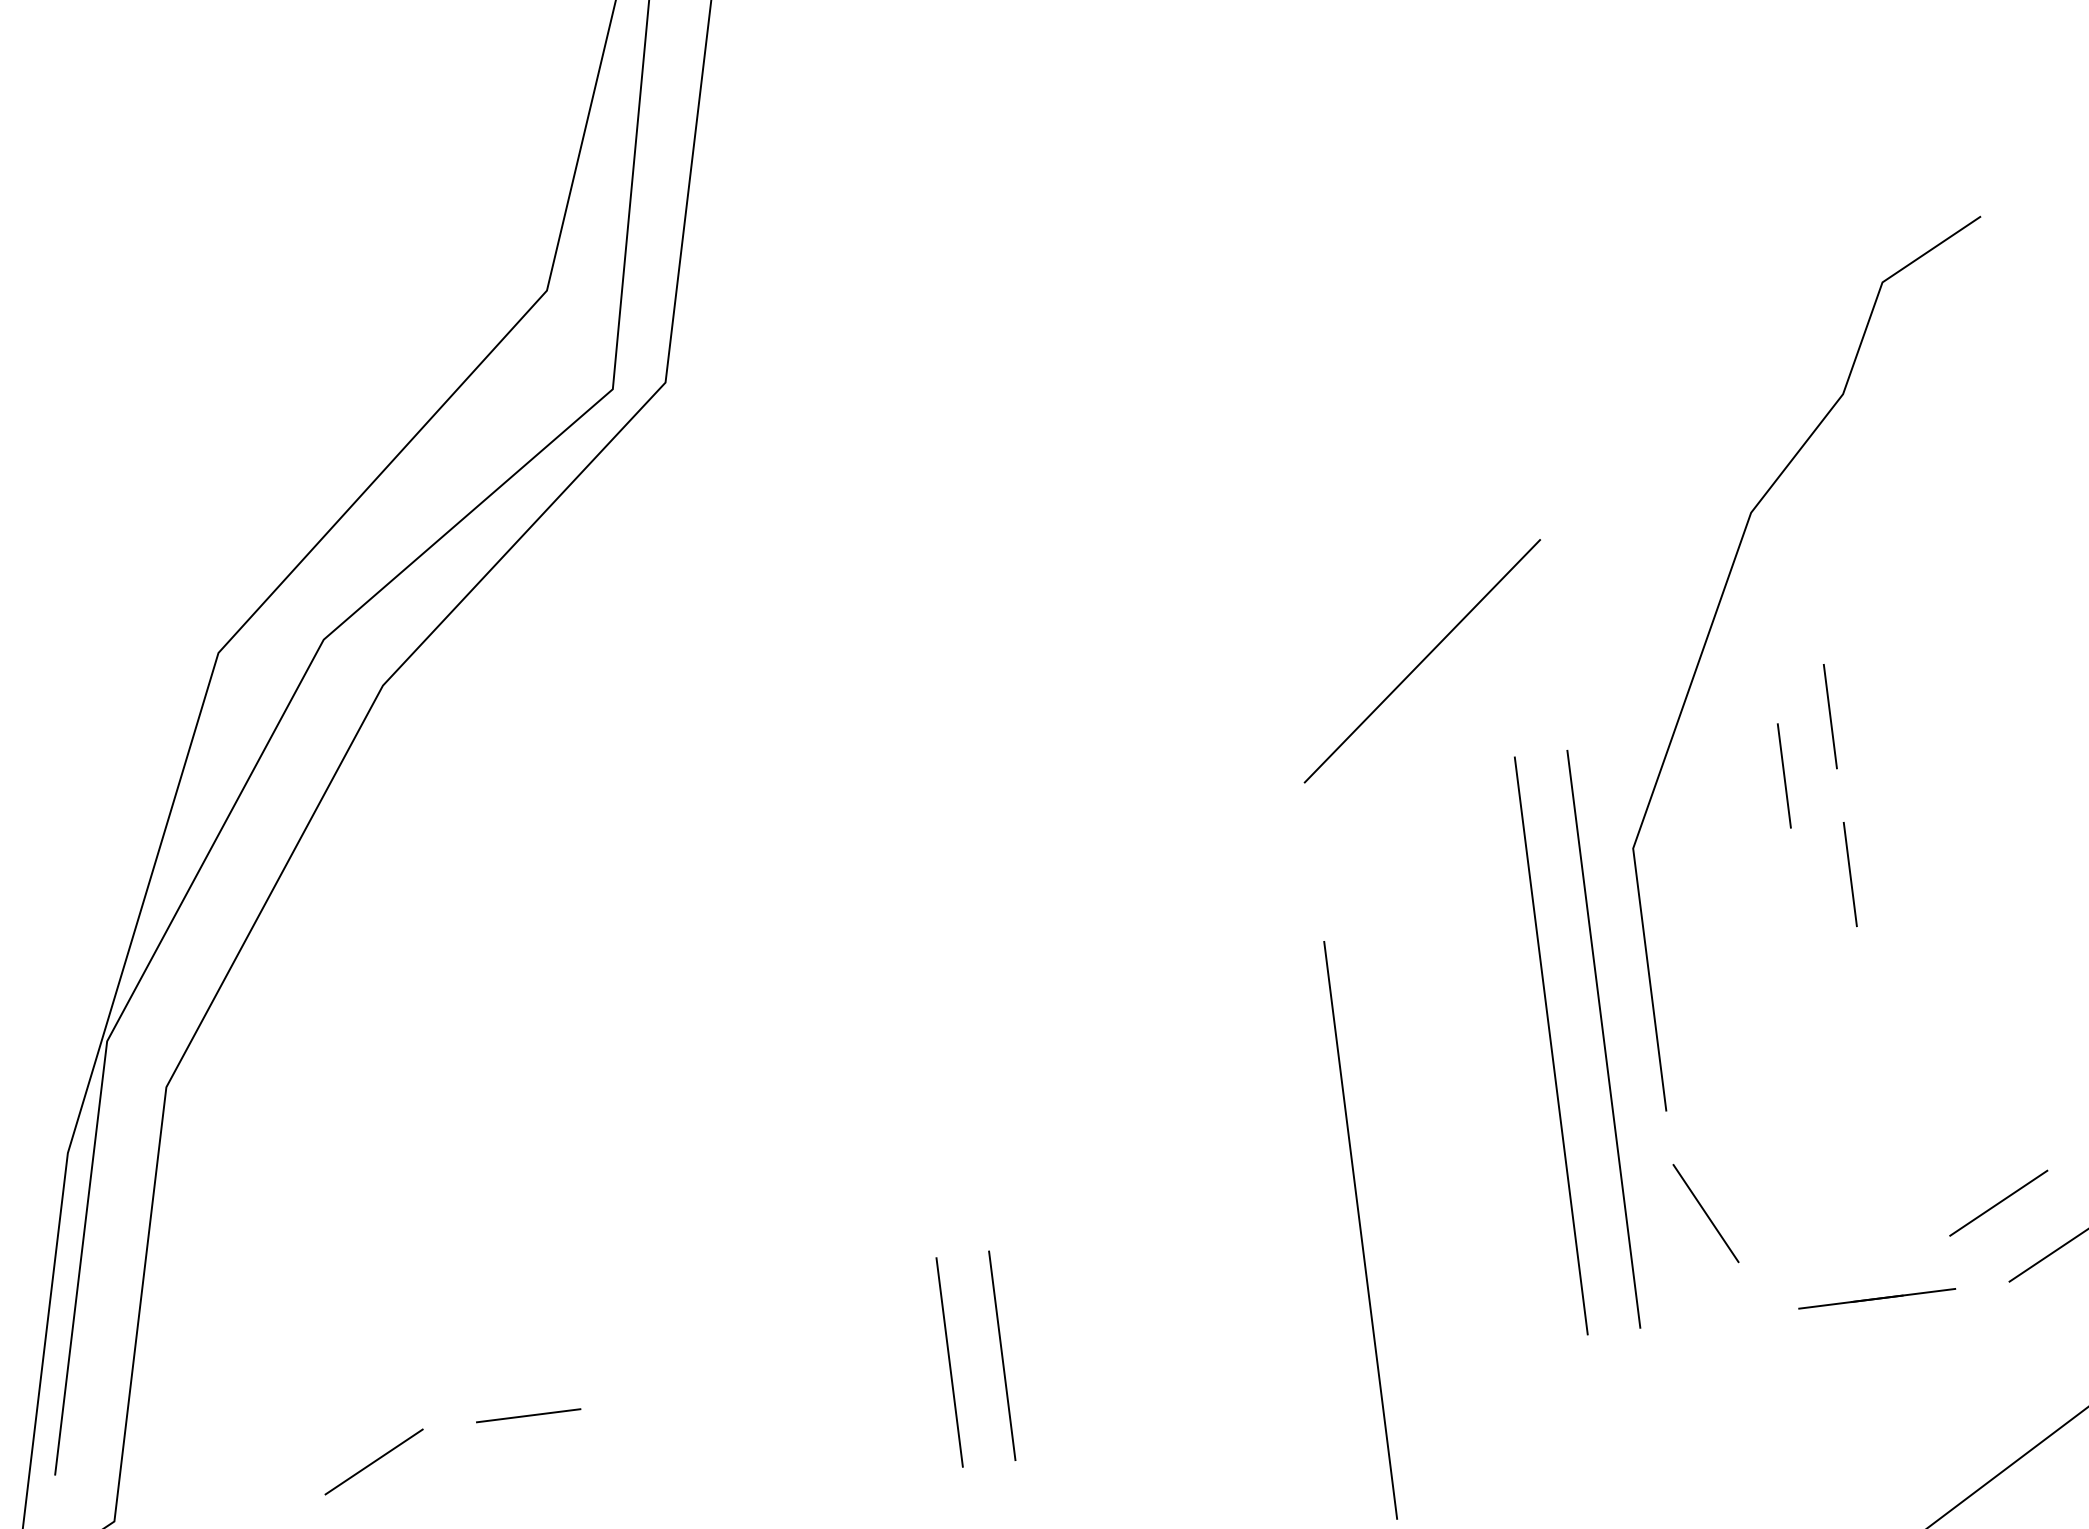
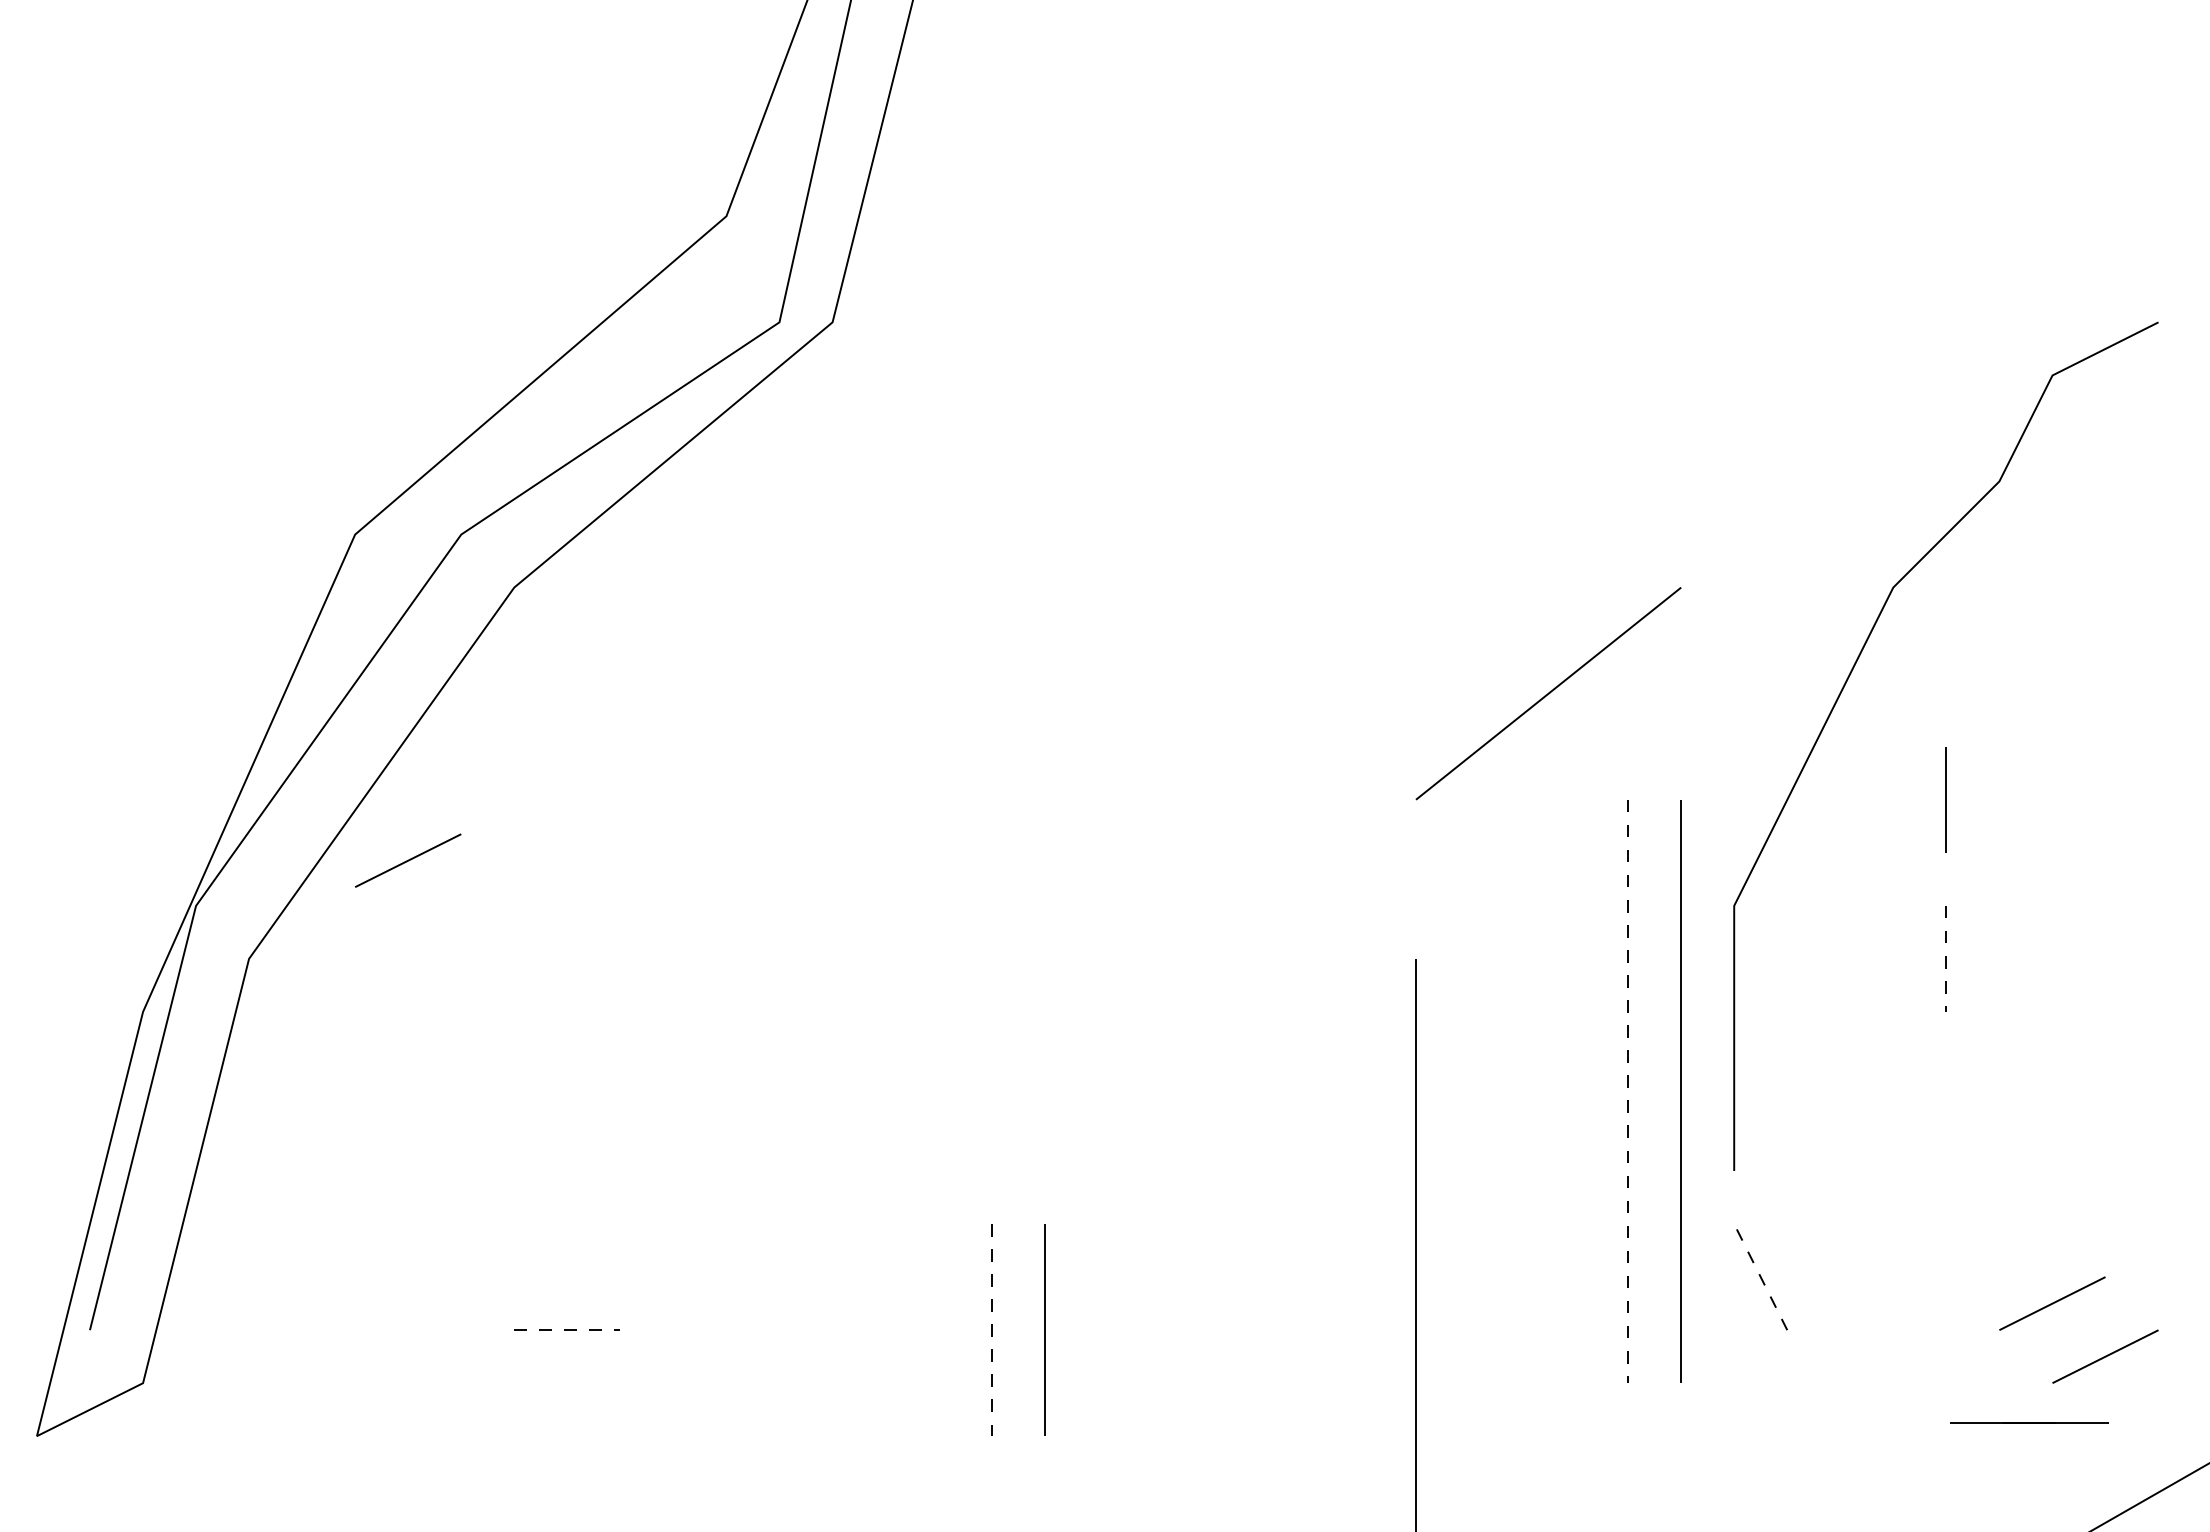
line: (1783, 775) -> (1892, 852), removed
line: (1850, 874) -> (1946, 958), solid -> dashed
line: (1551, 1045) -> (1628, 1091), solid -> dashed
line: (1705, 1212) -> (1760, 1276), solid -> dashed
line: (1876, 1298) -> (2029, 1422), moved
line: (949, 1362) -> (991, 1330), solid -> dashed
line: (528, 1416) -> (567, 1330), solid -> dashed
line: (374, 1461) -> (408, 860), moved

